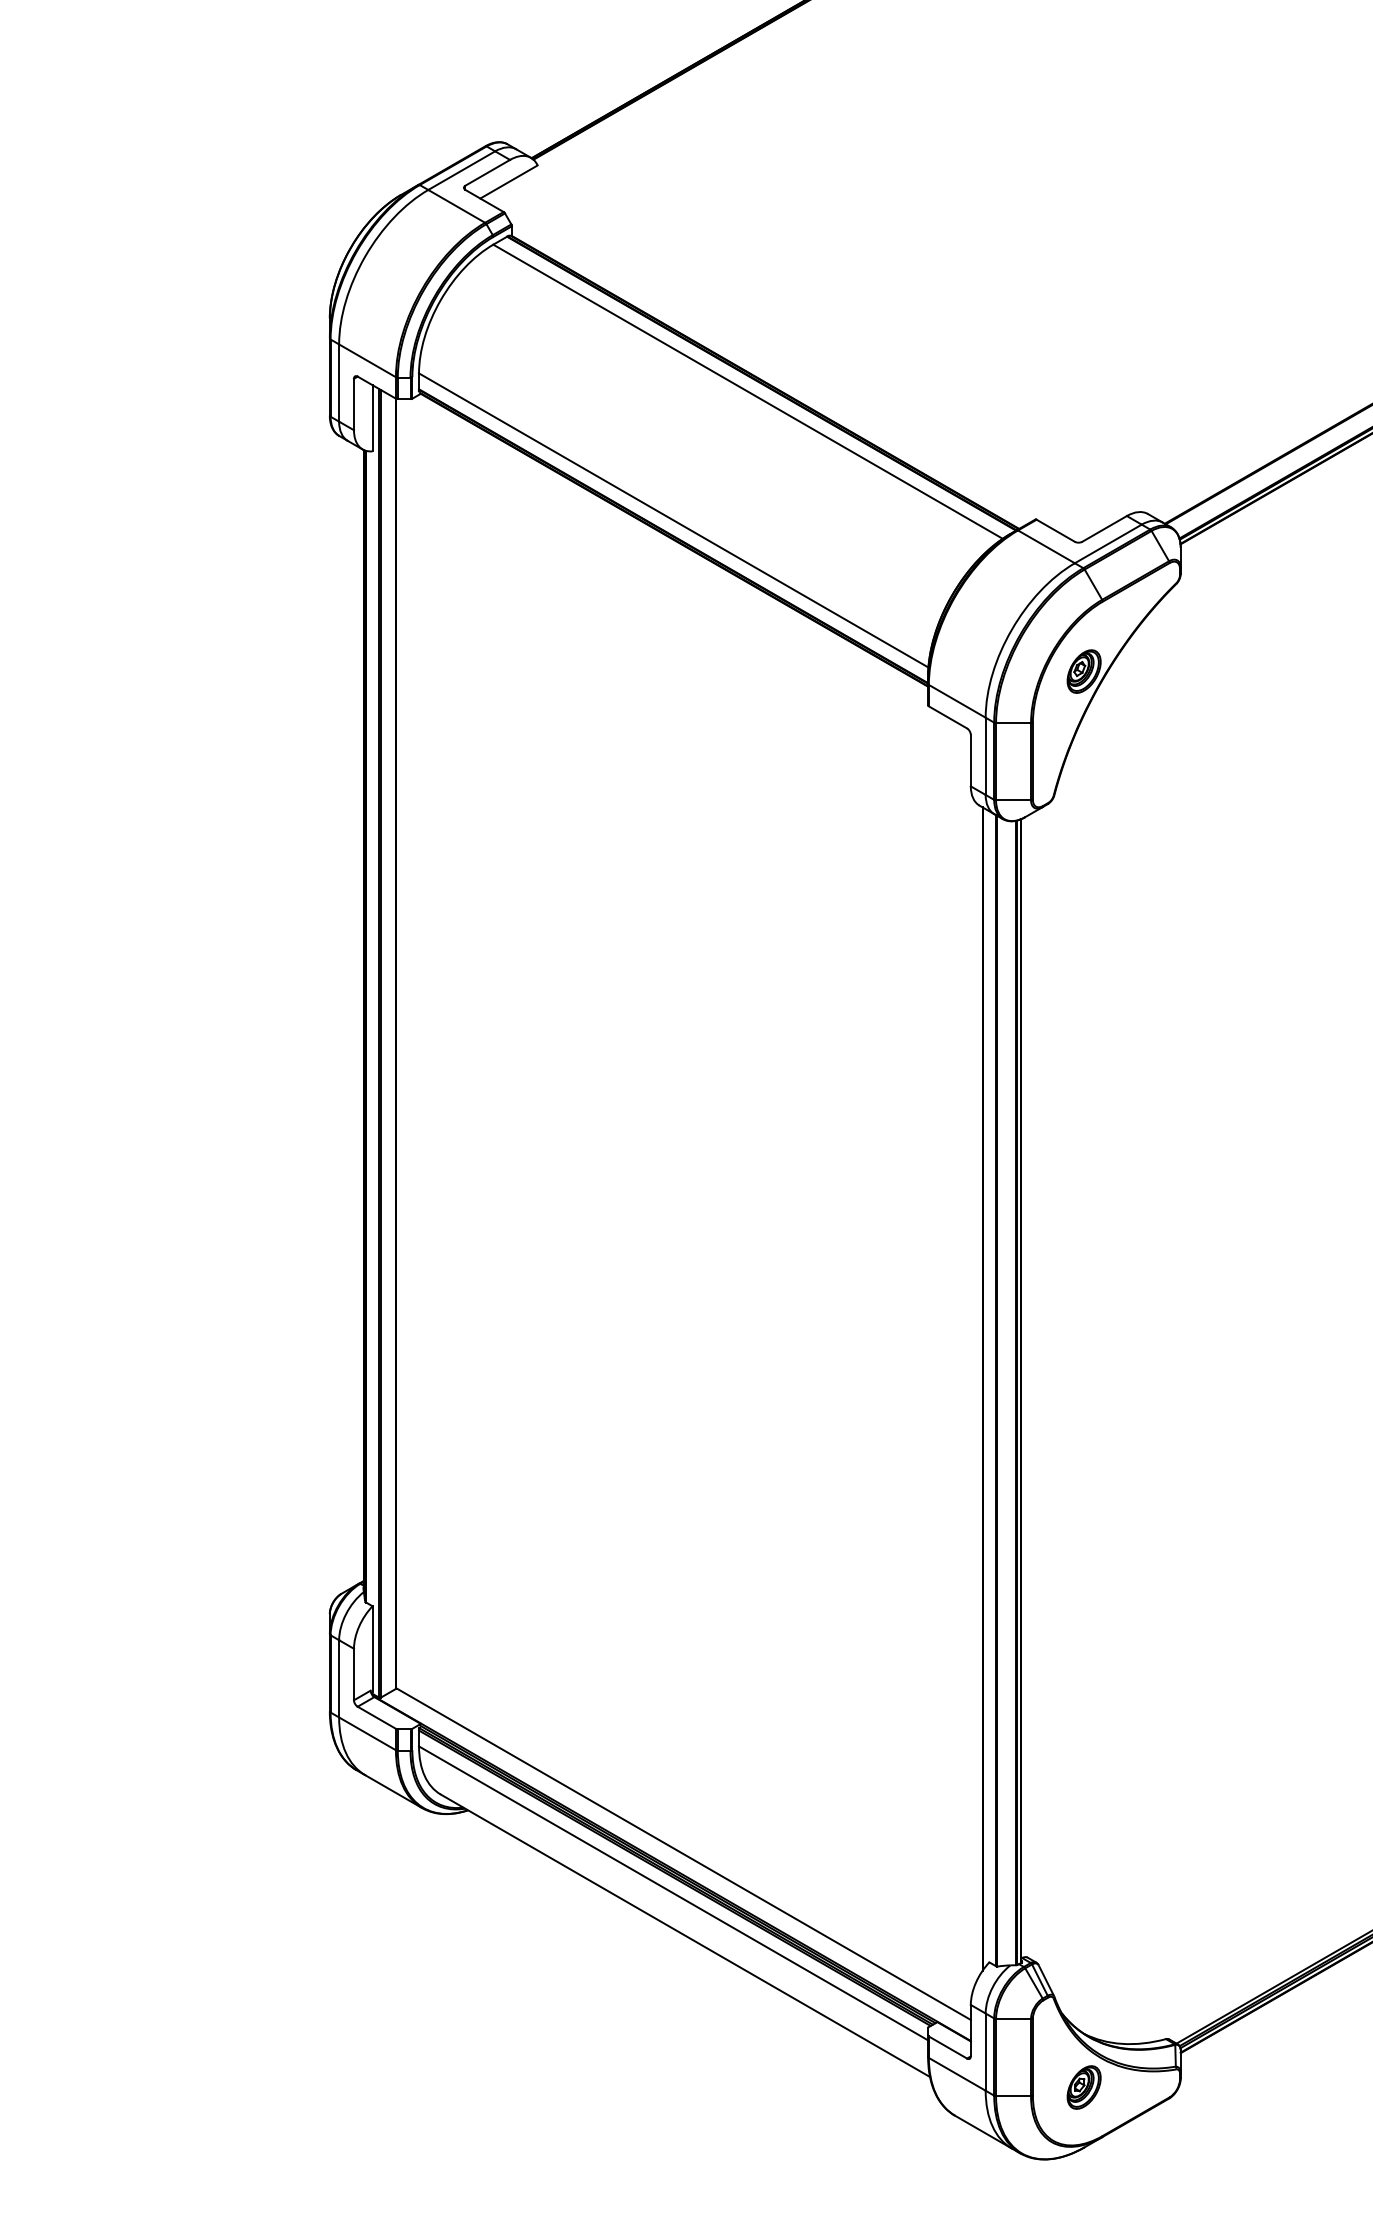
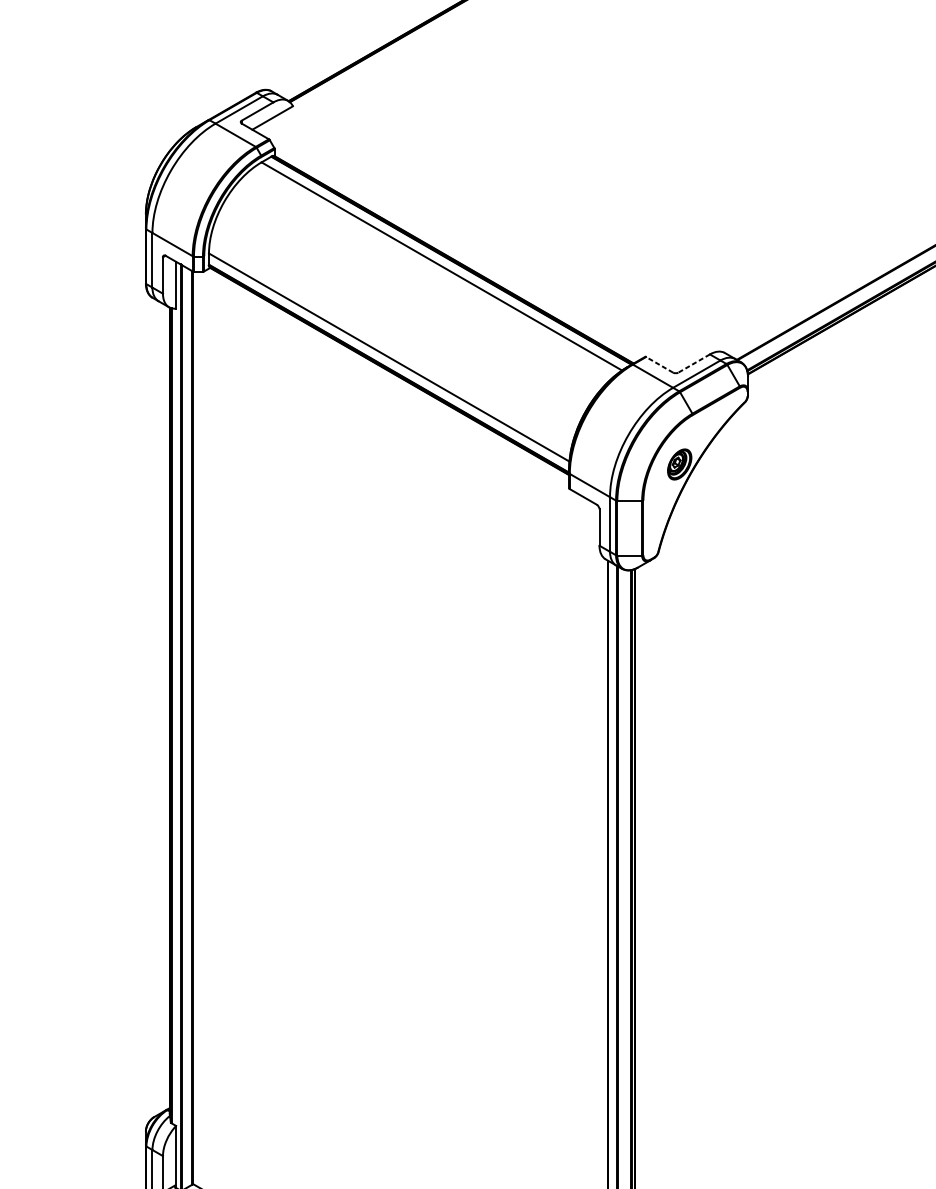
line: (1104, 528) -> (694, 363), solid -> dashed
line: (1055, 530) -> (659, 364), solid -> dashed

